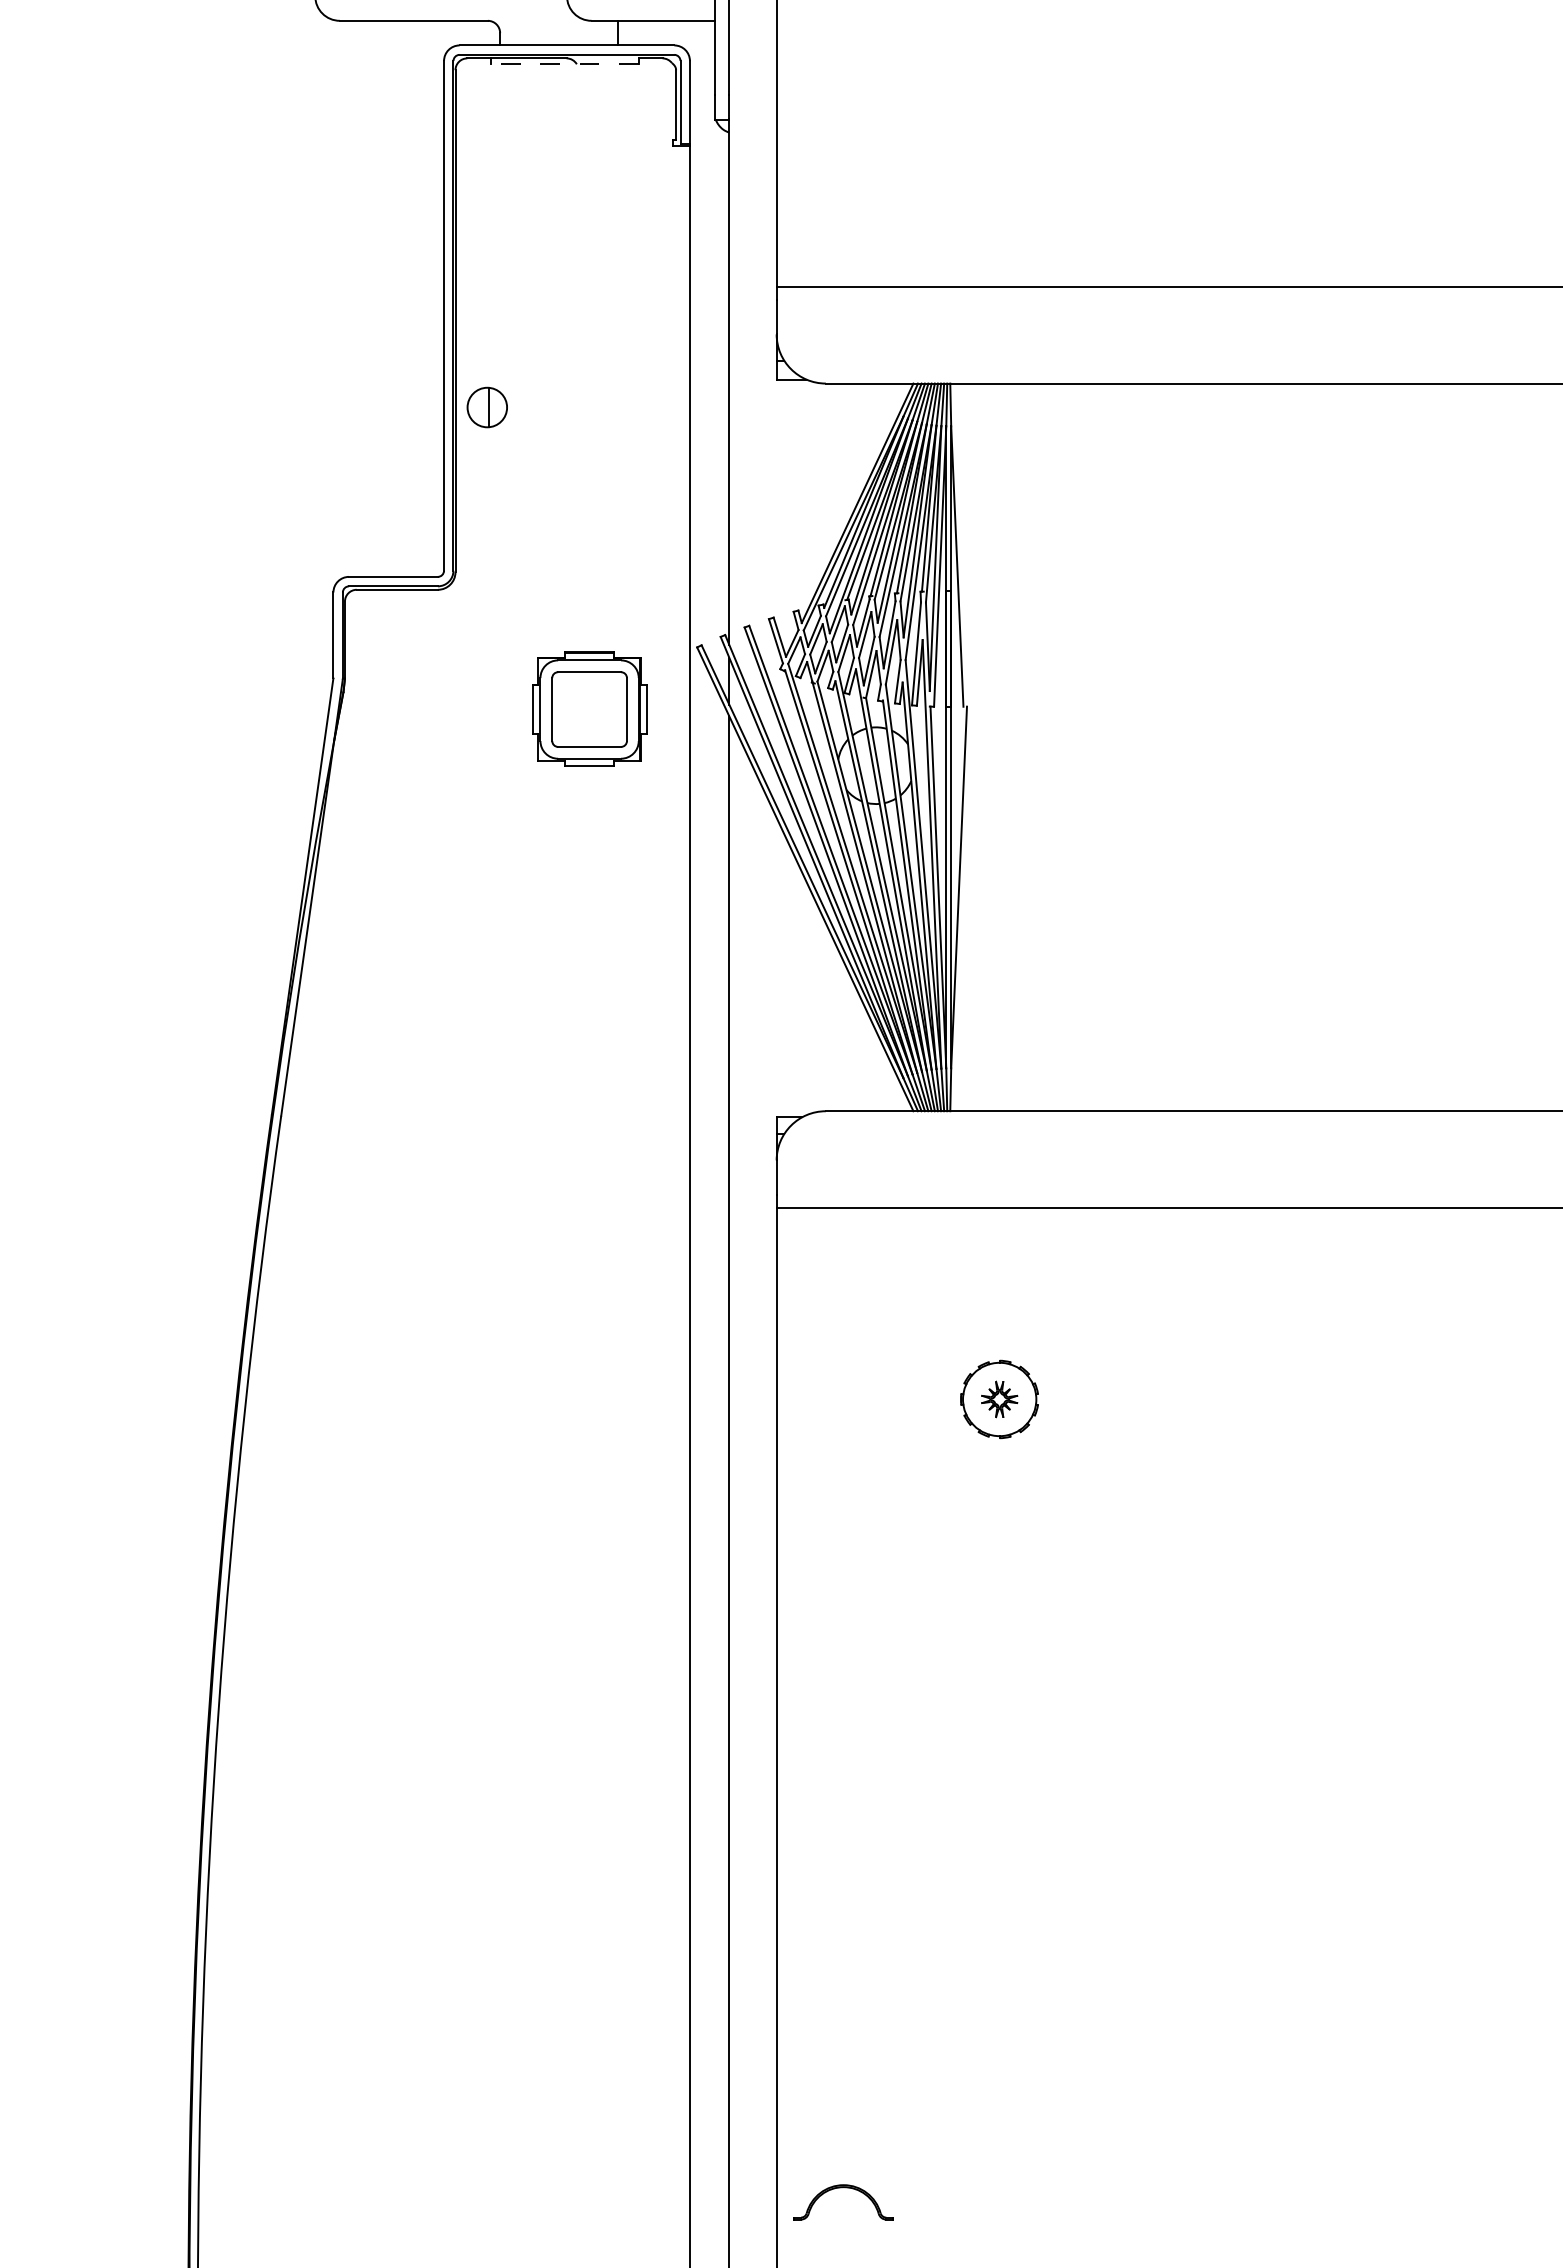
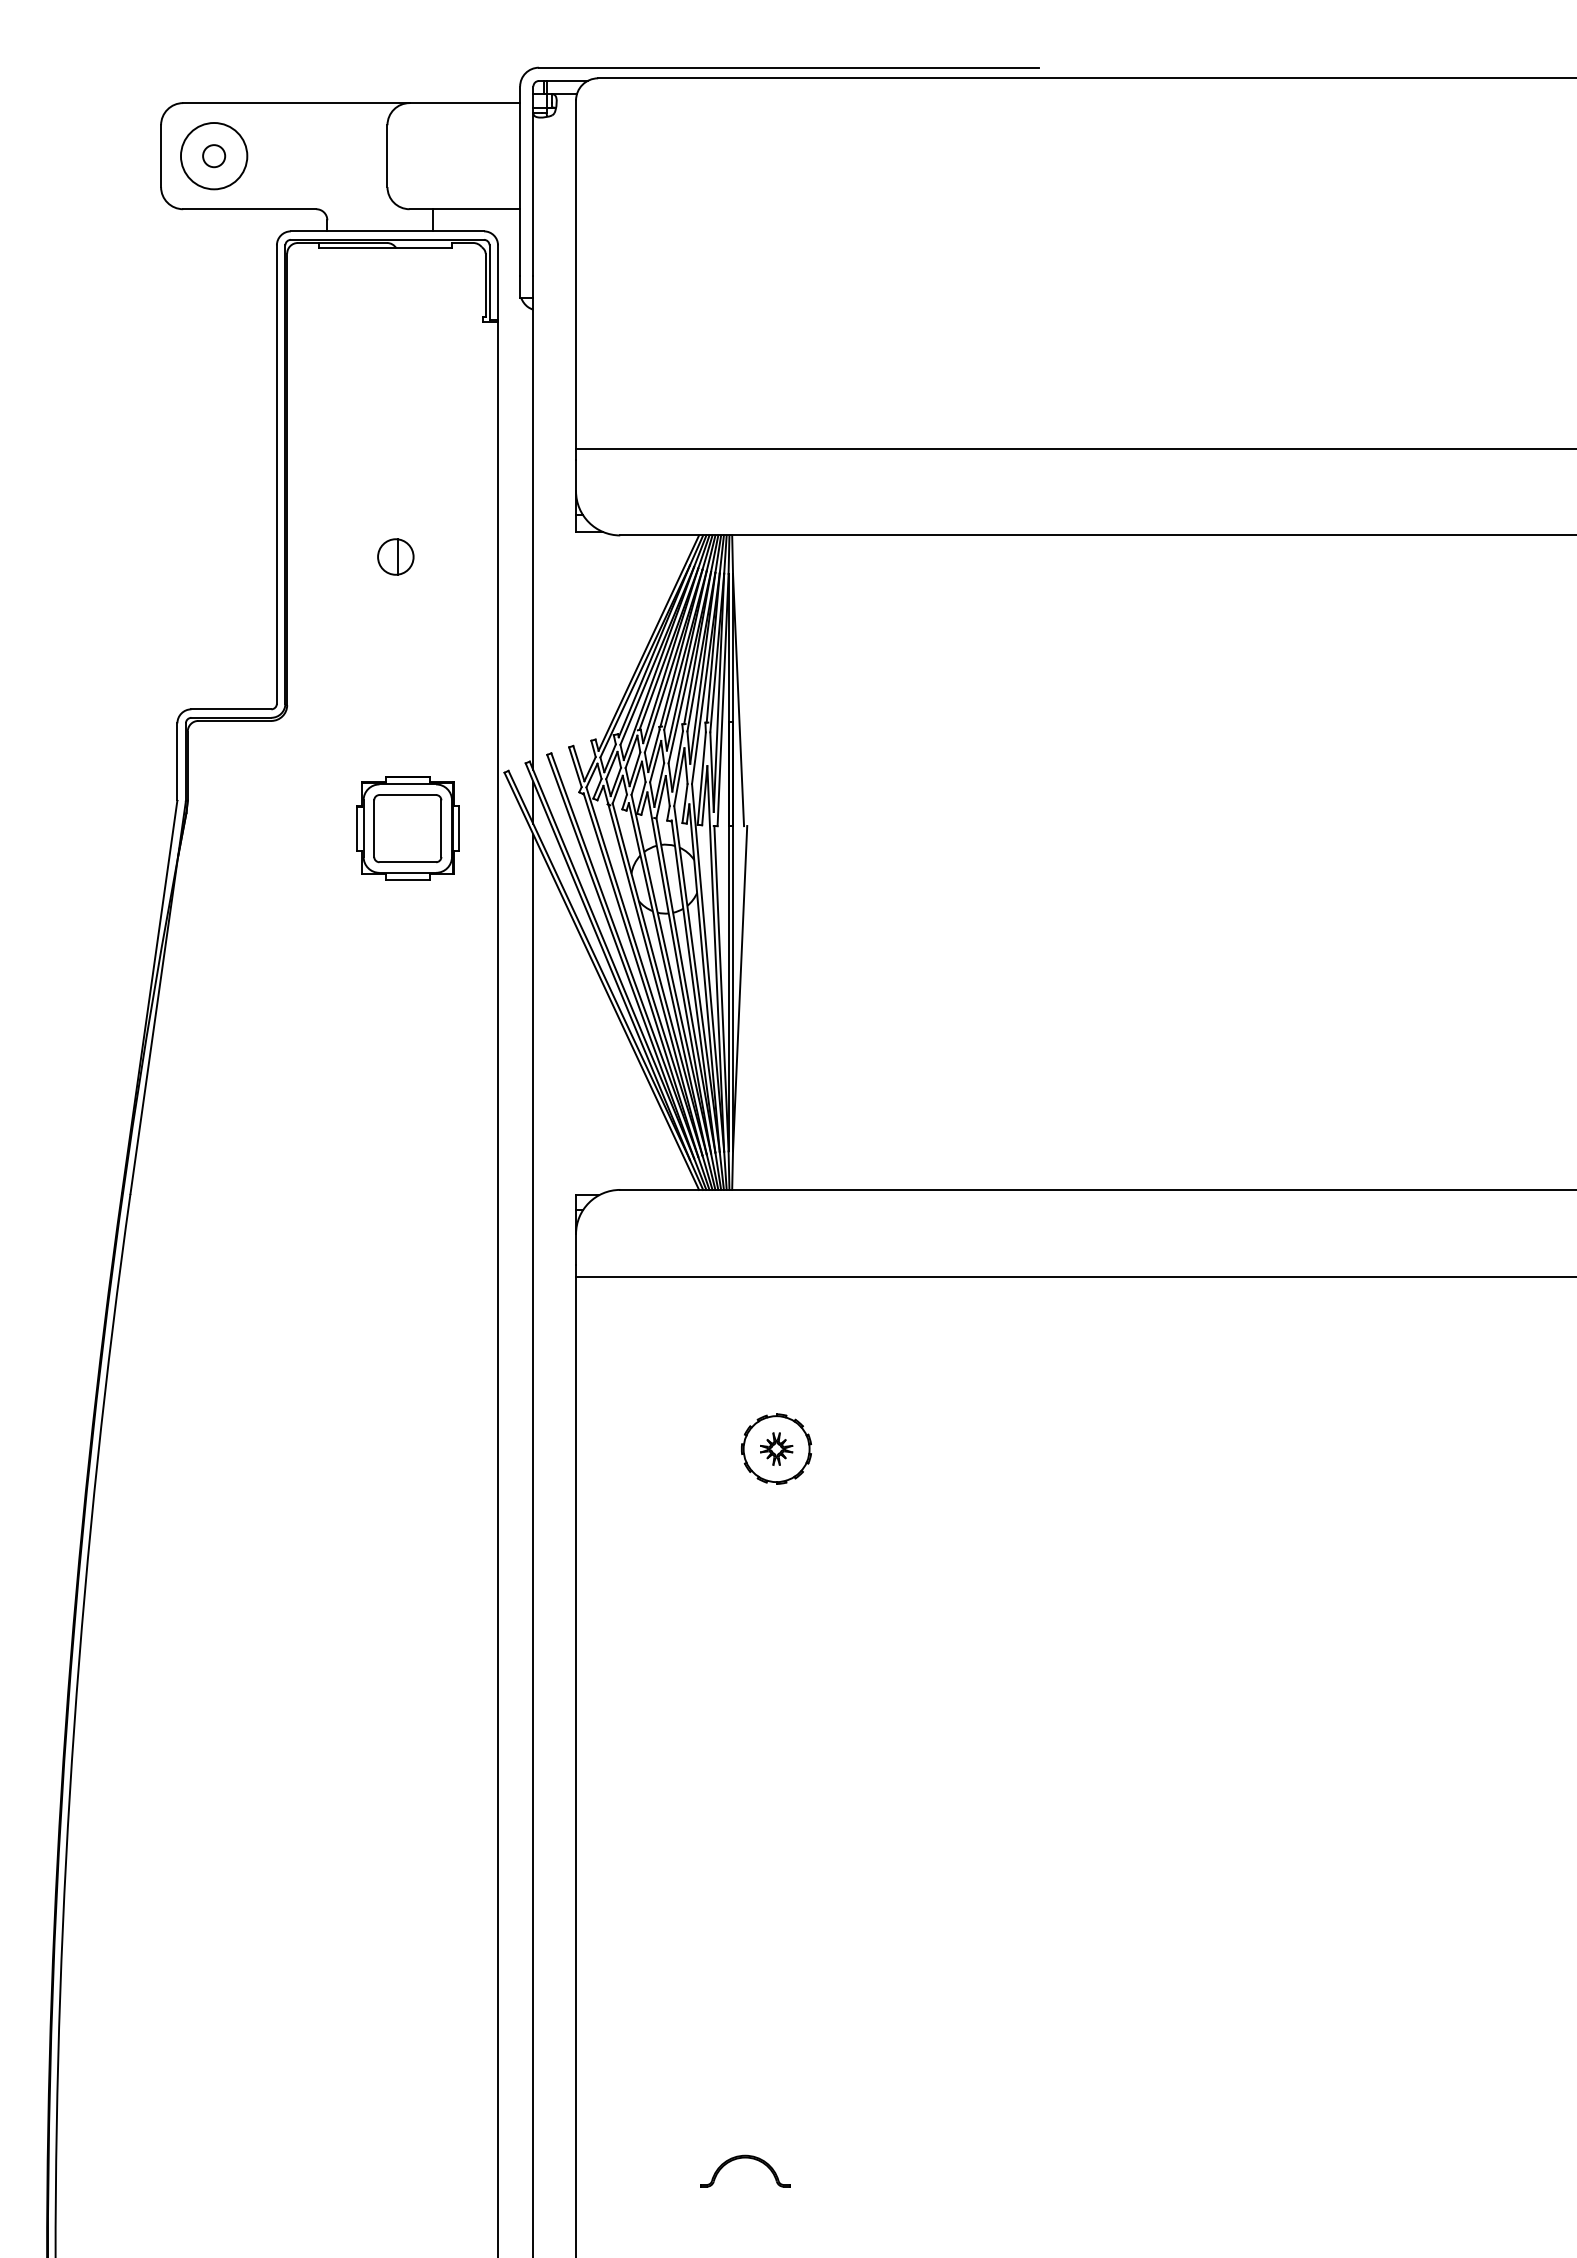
line: (564, 64) -> (385, 248), dashed -> solid
part: (486, 406) -> (395, 556), moved
part: (843, 2188) -> (745, 2158), moved

